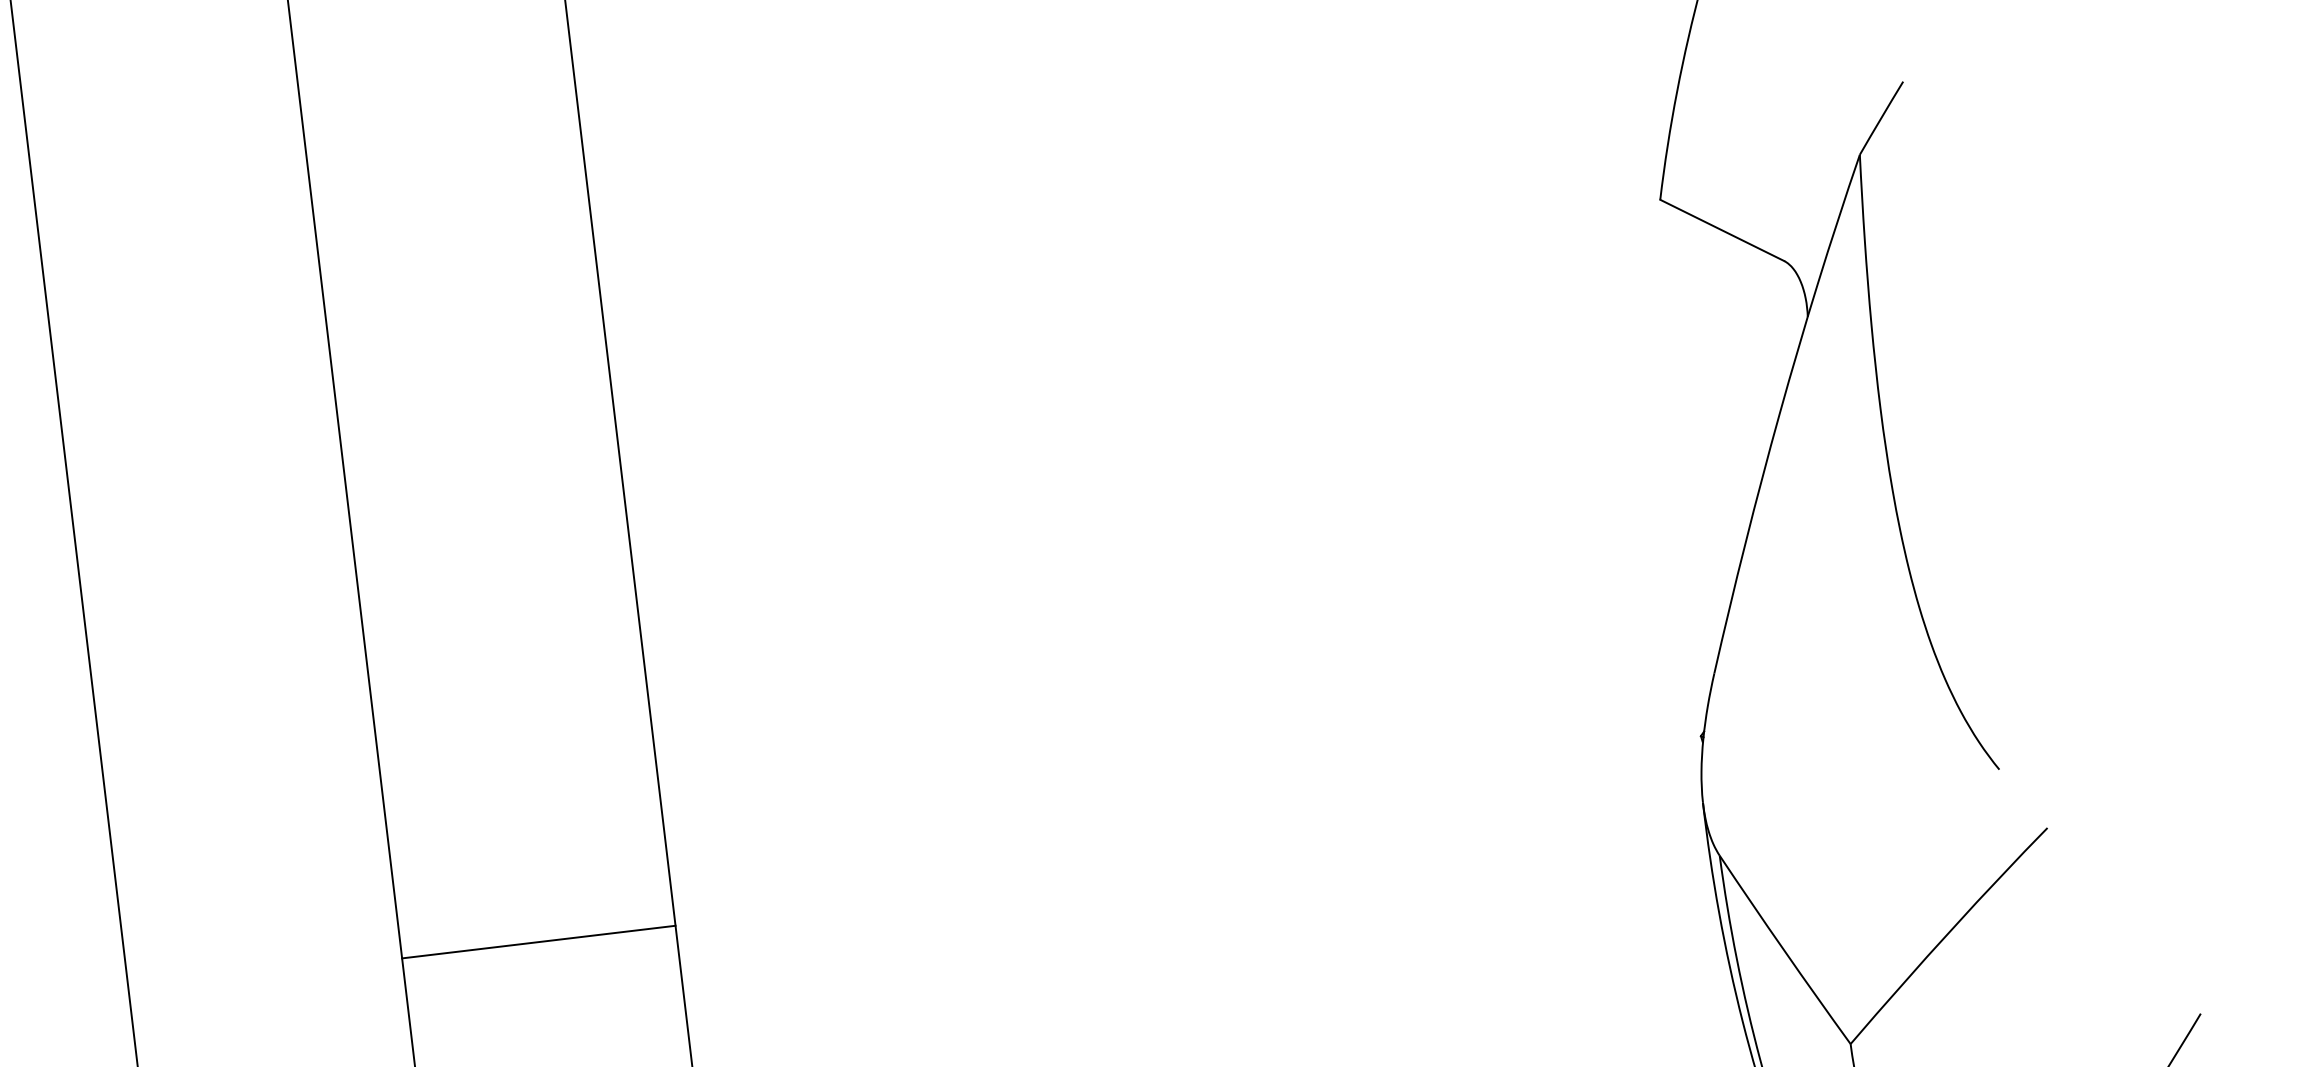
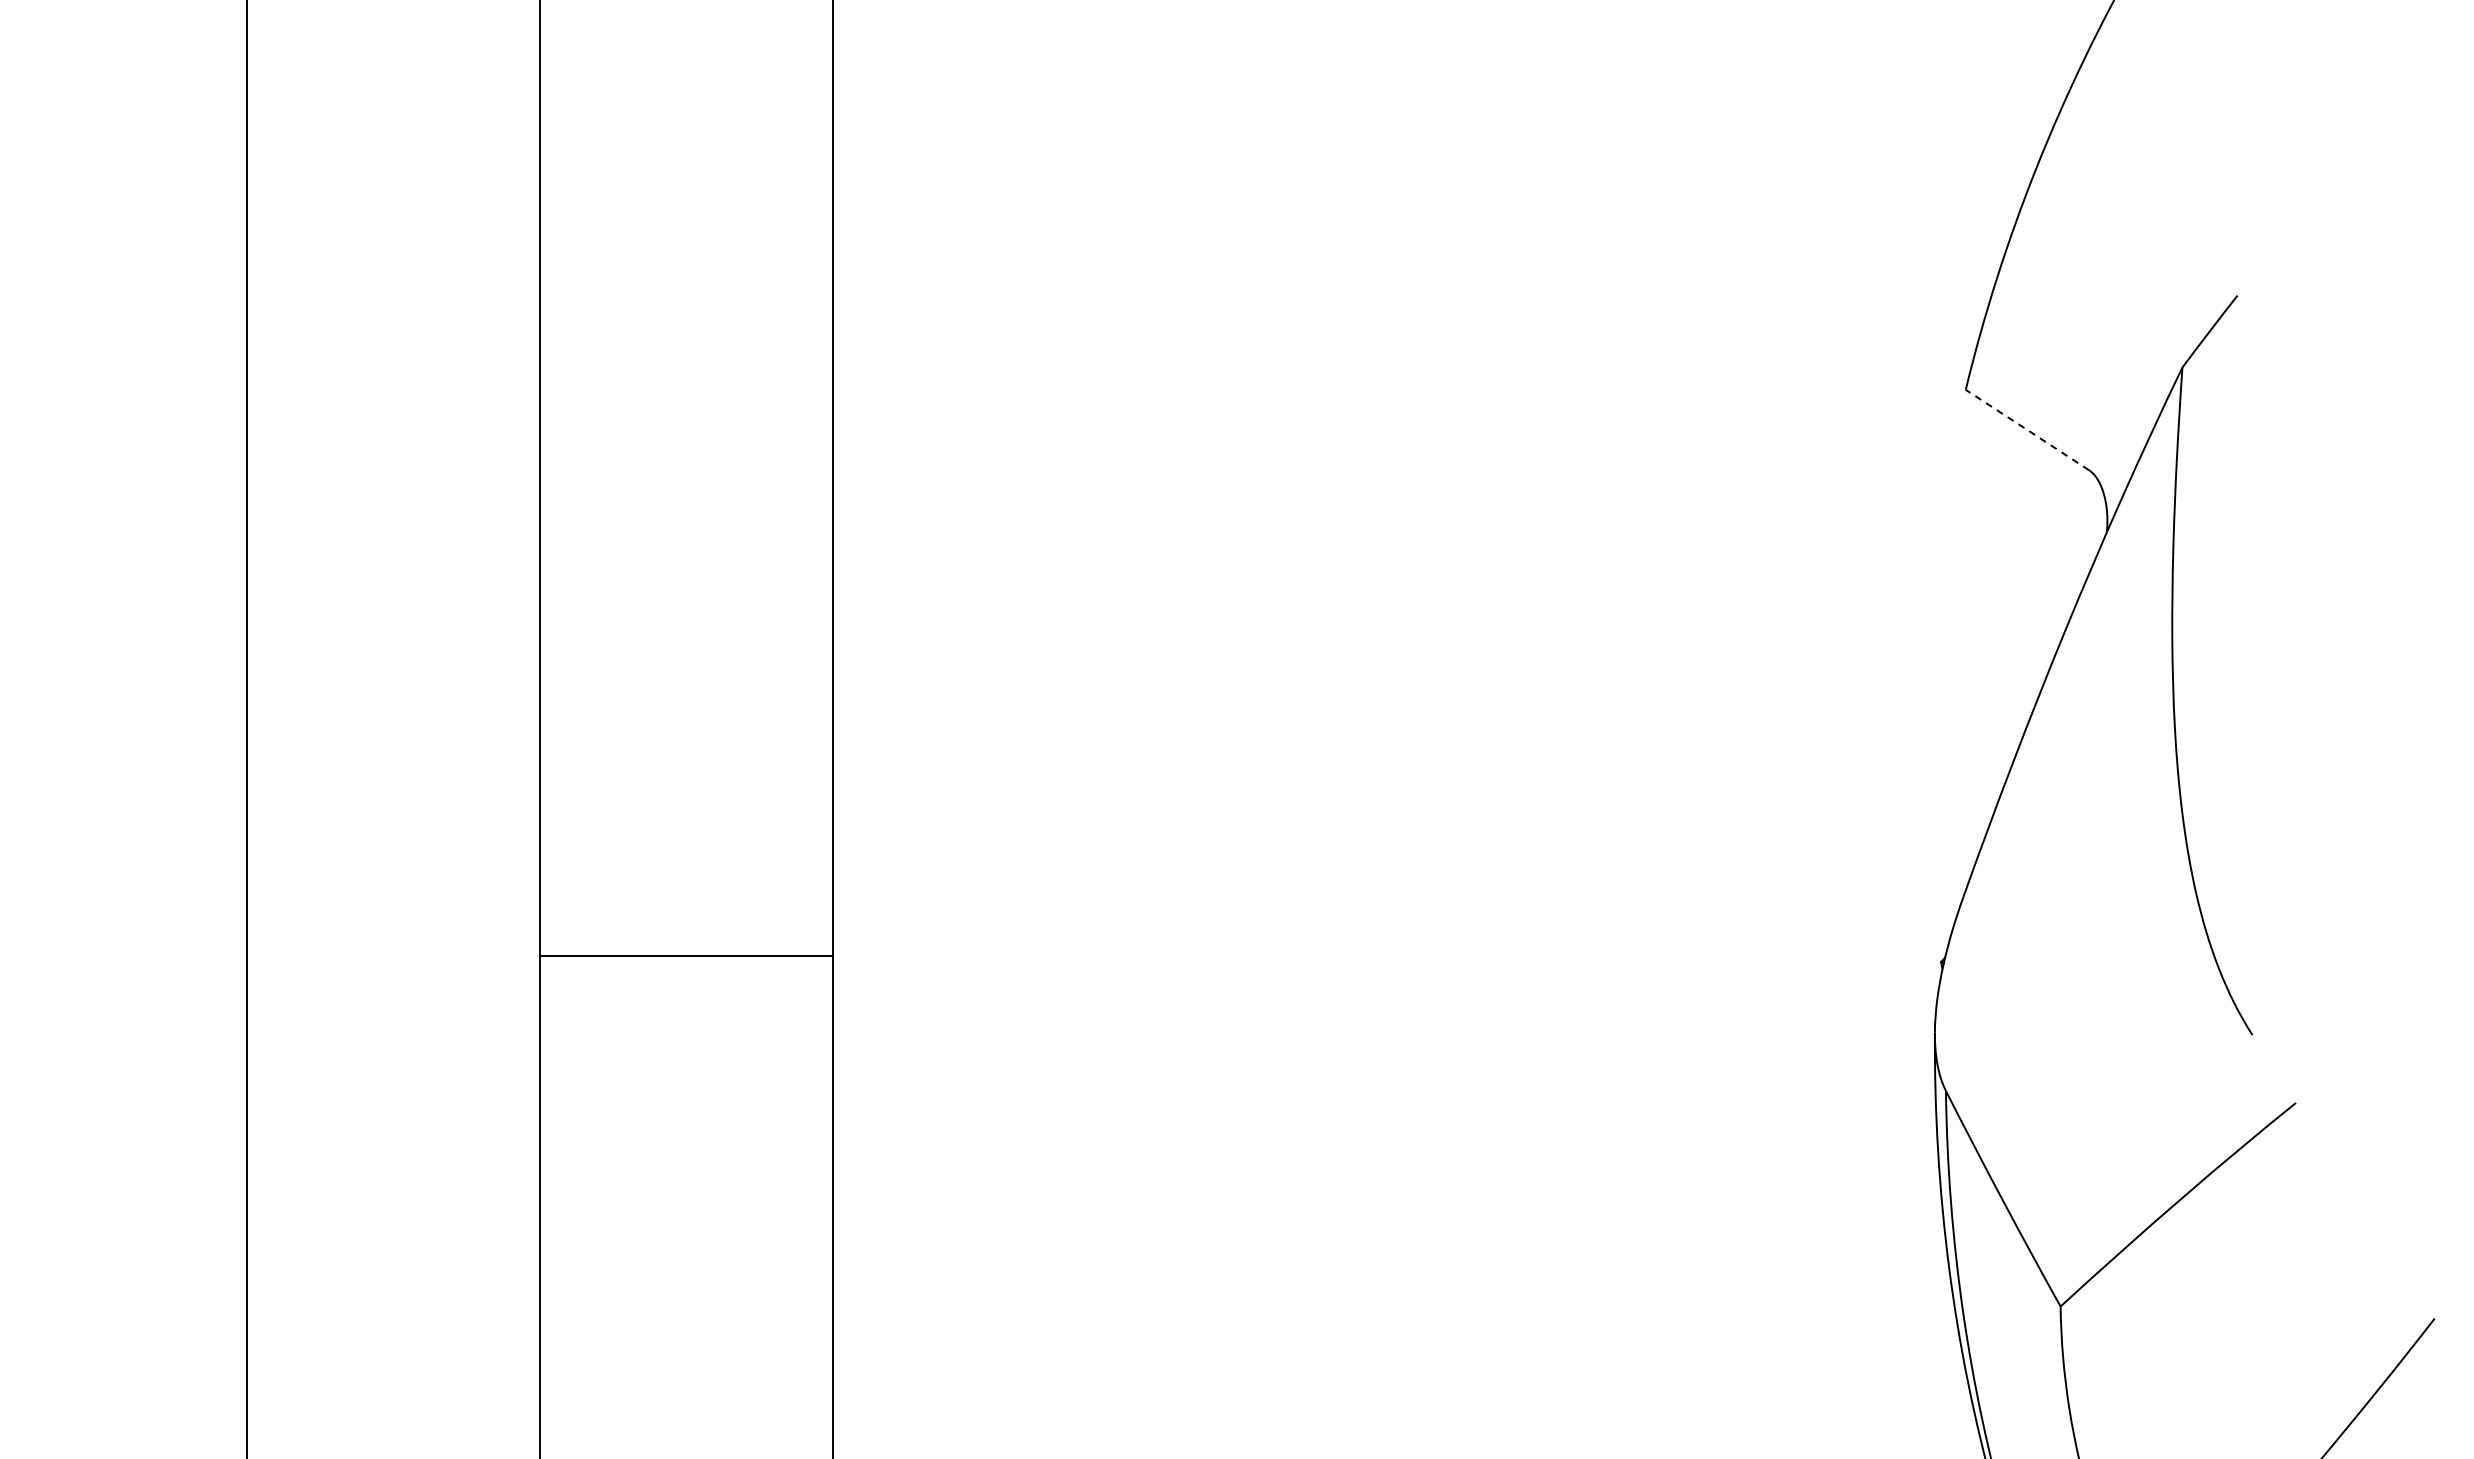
line: (1722, 230) -> (2027, 430), solid -> dashed
line: (538, 942) -> (686, 956), moved

